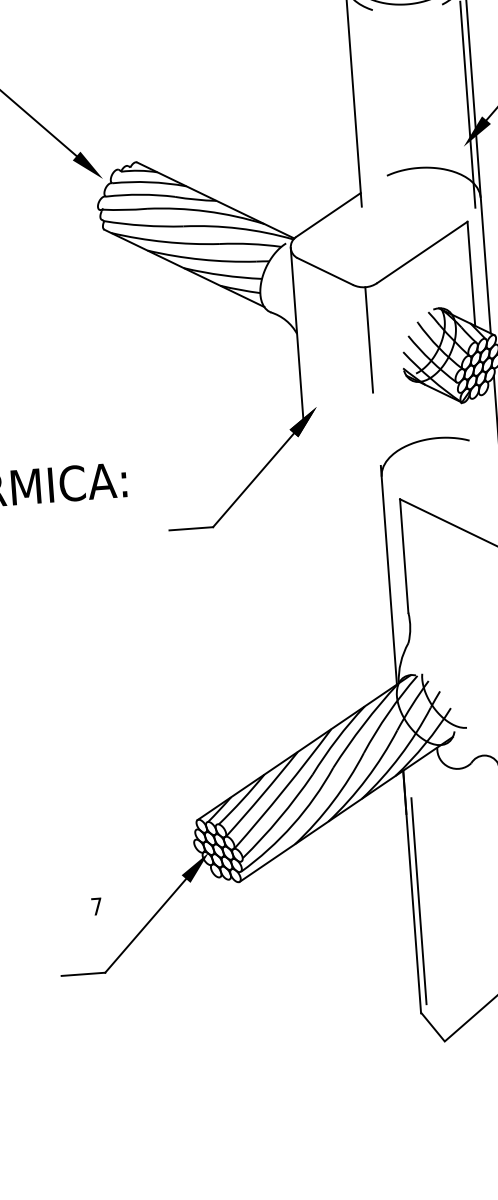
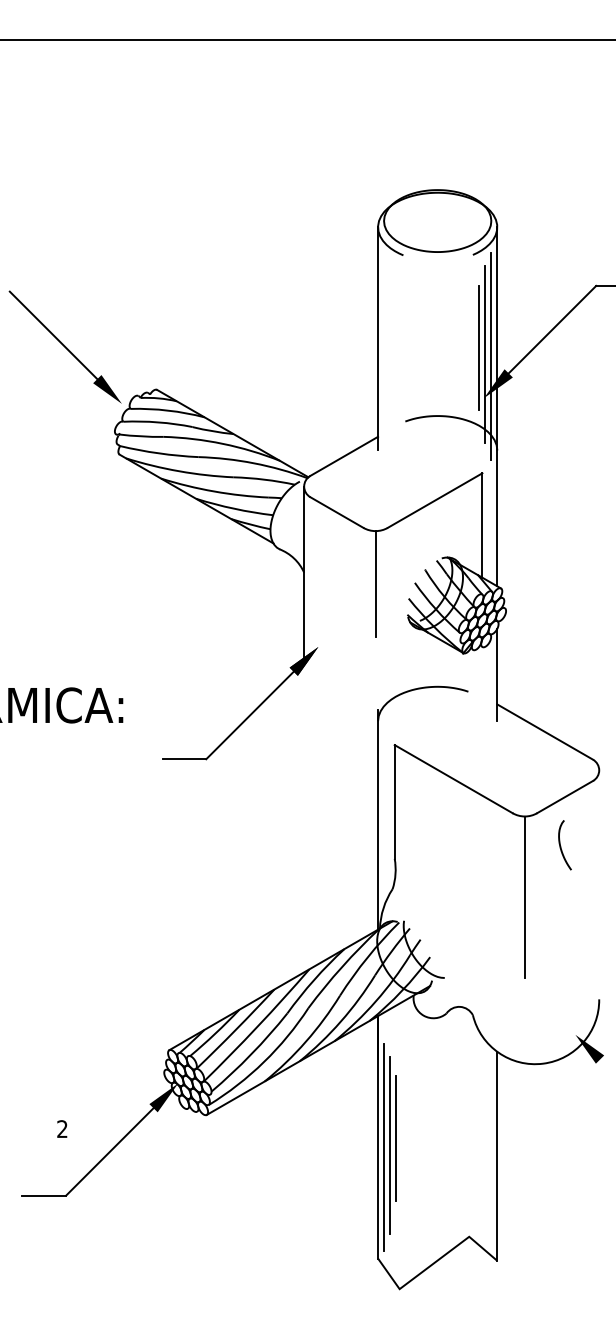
line: (454, 96) -> (478, 347), added
line: (461, 103) -> (485, 354), added
line: (430, 891) -> (396, 1138), added
line: (425, 898) -> (390, 1145), added
text: (96, 905) -> (62, 1128), 7 -> 2

